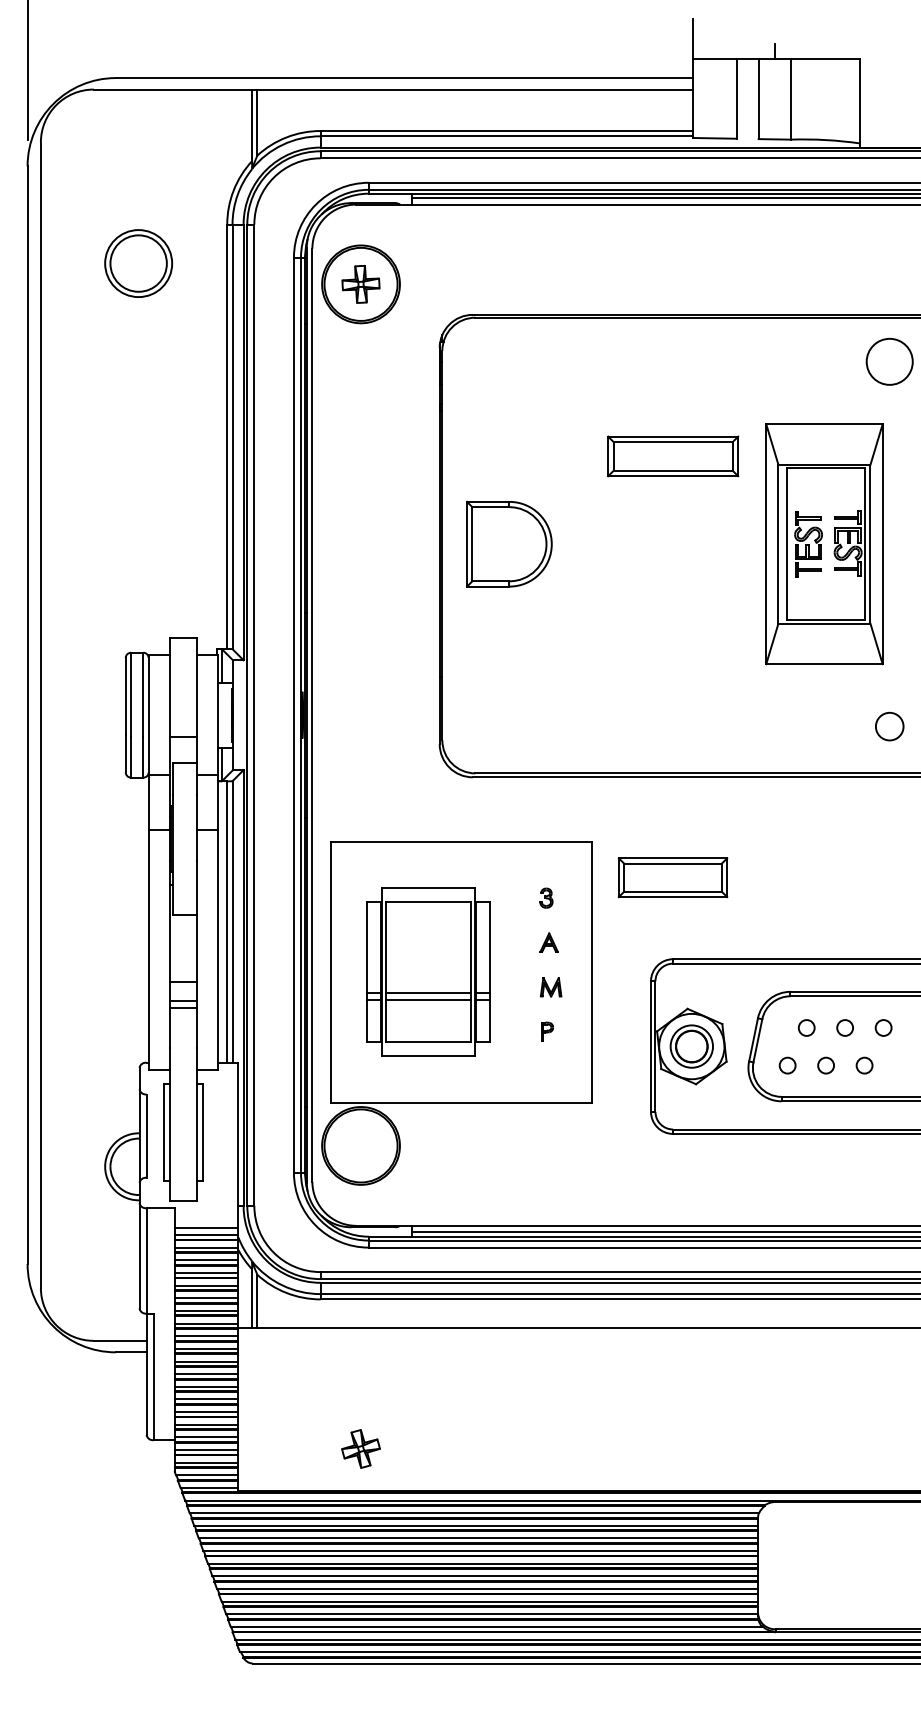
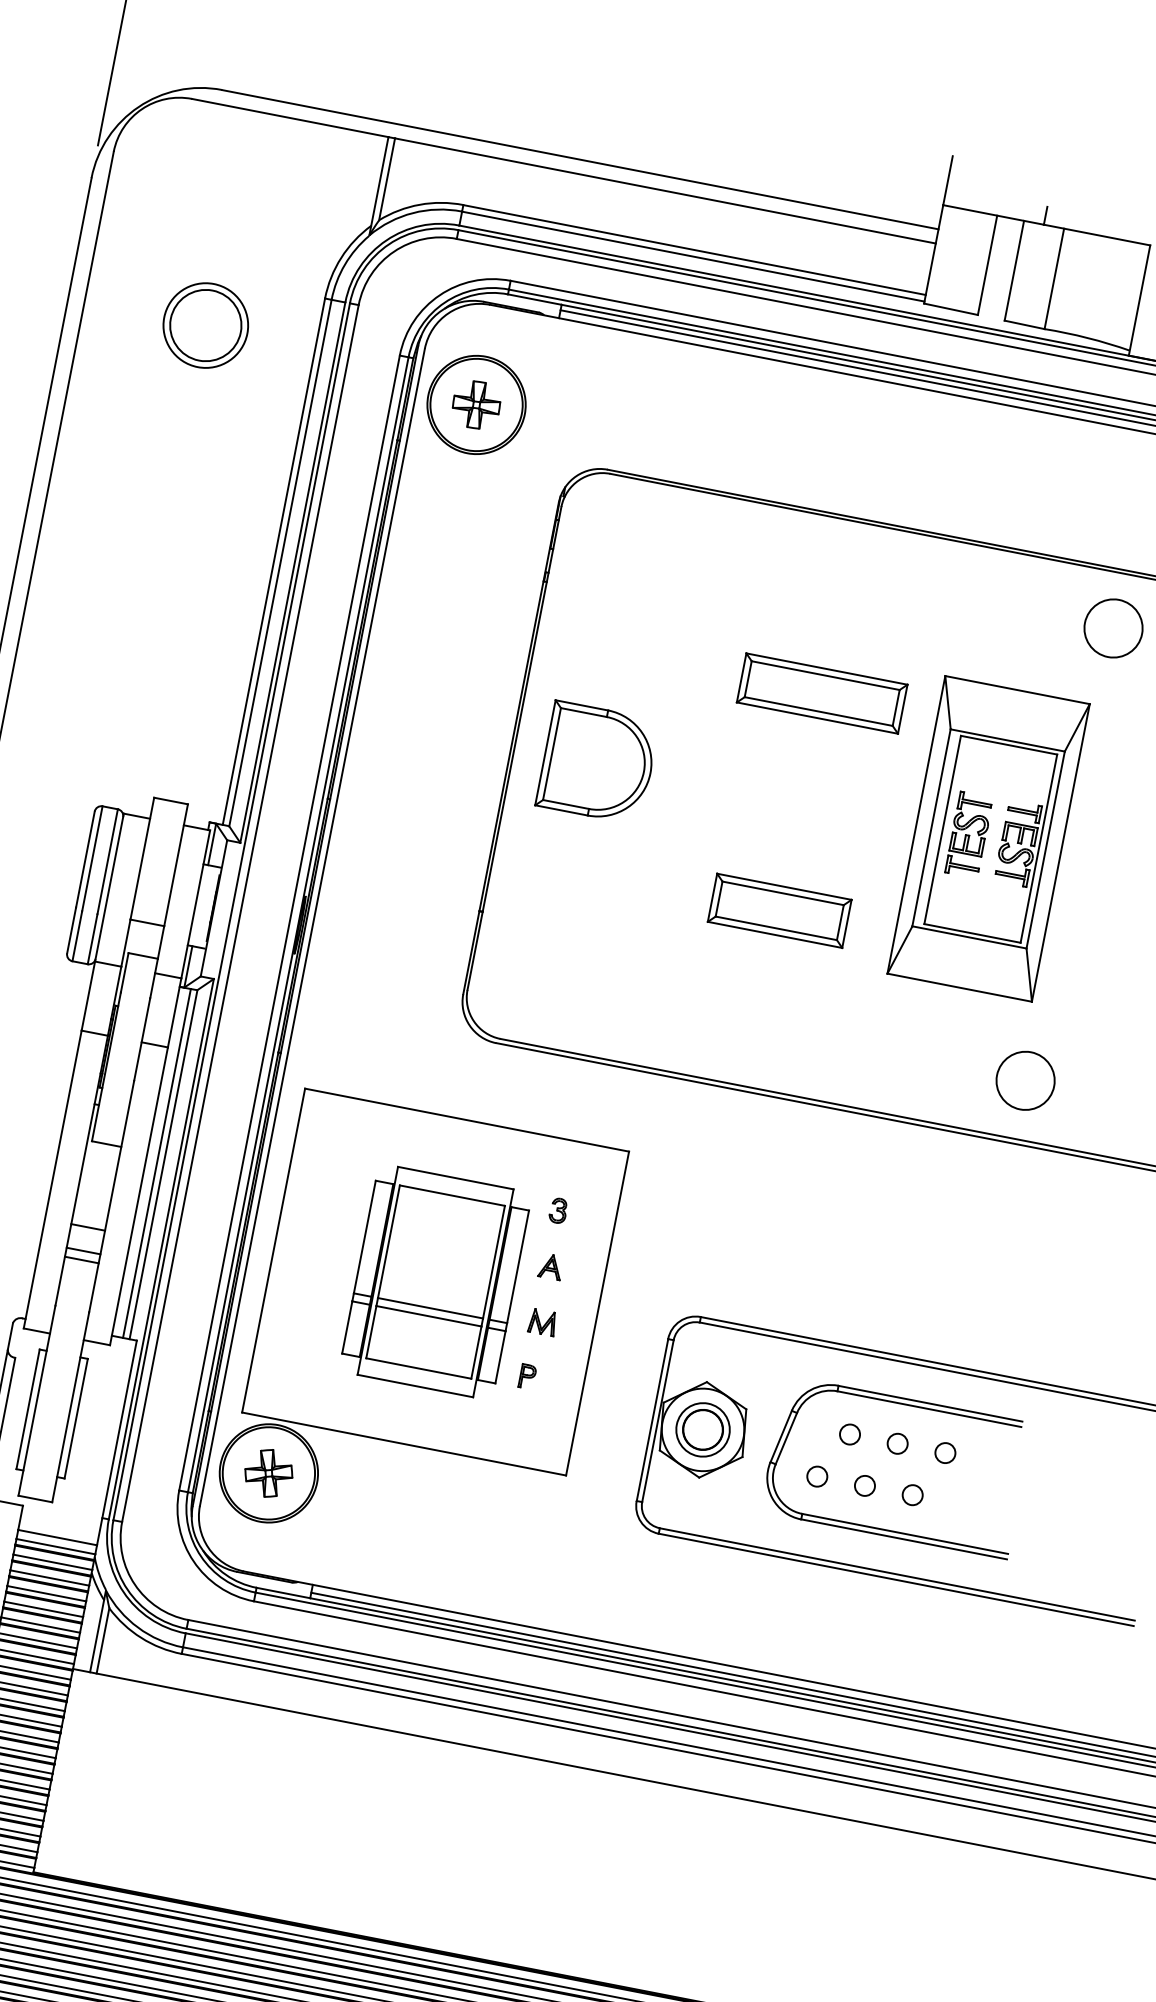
circle: (889, 726) -> (1025, 1080), size x1.67
part: (672, 877) -> (779, 910), moved
part: (428, 971) -> (435, 1281), moved
part: (360, 1448) -> (268, 1472), moved

